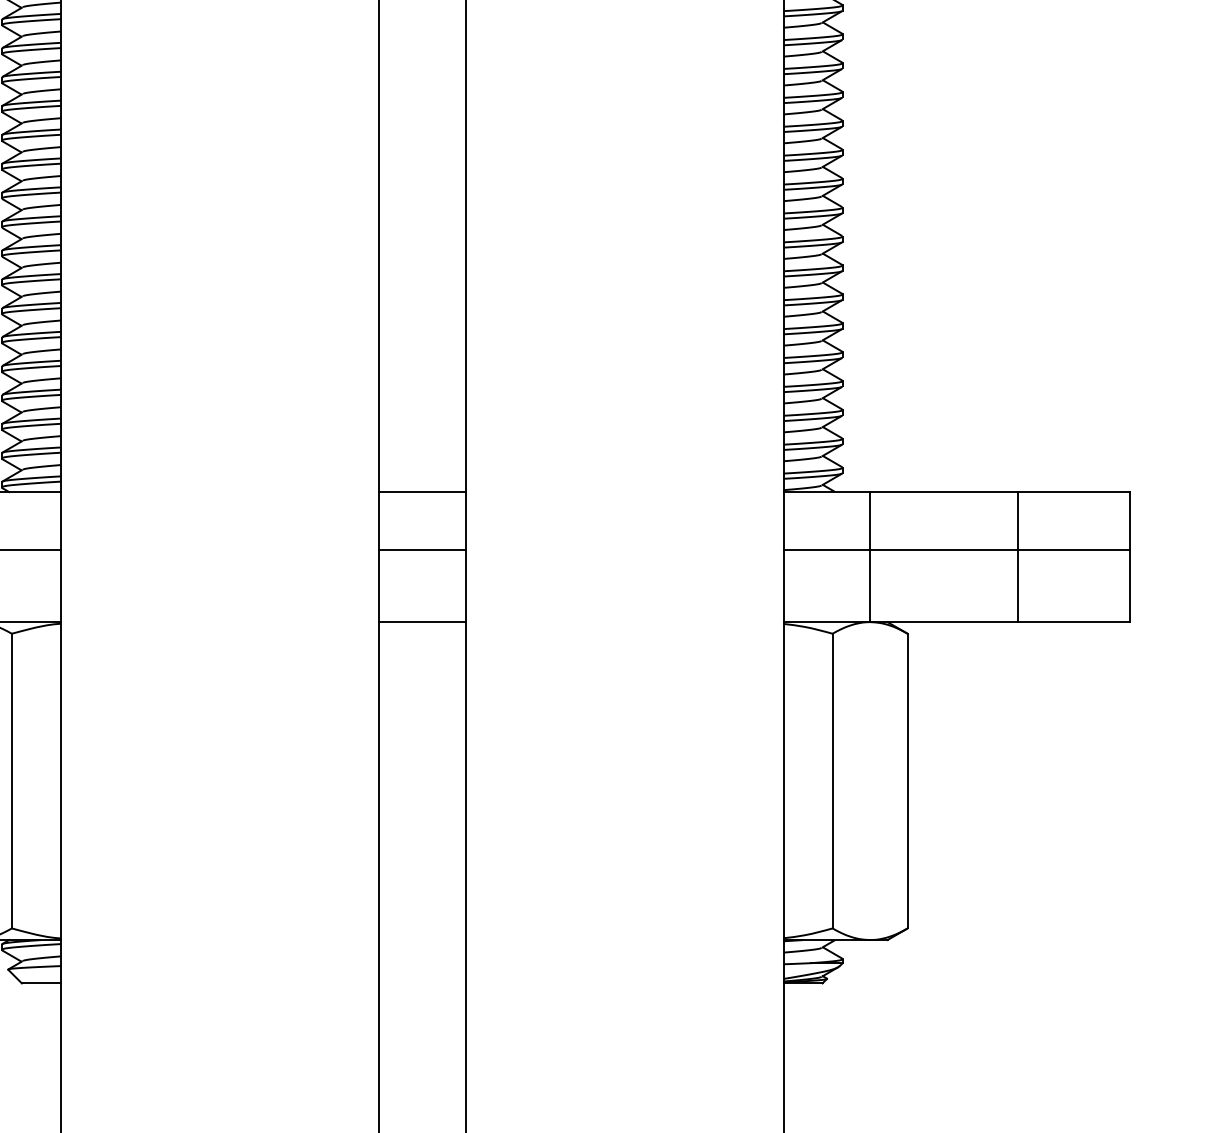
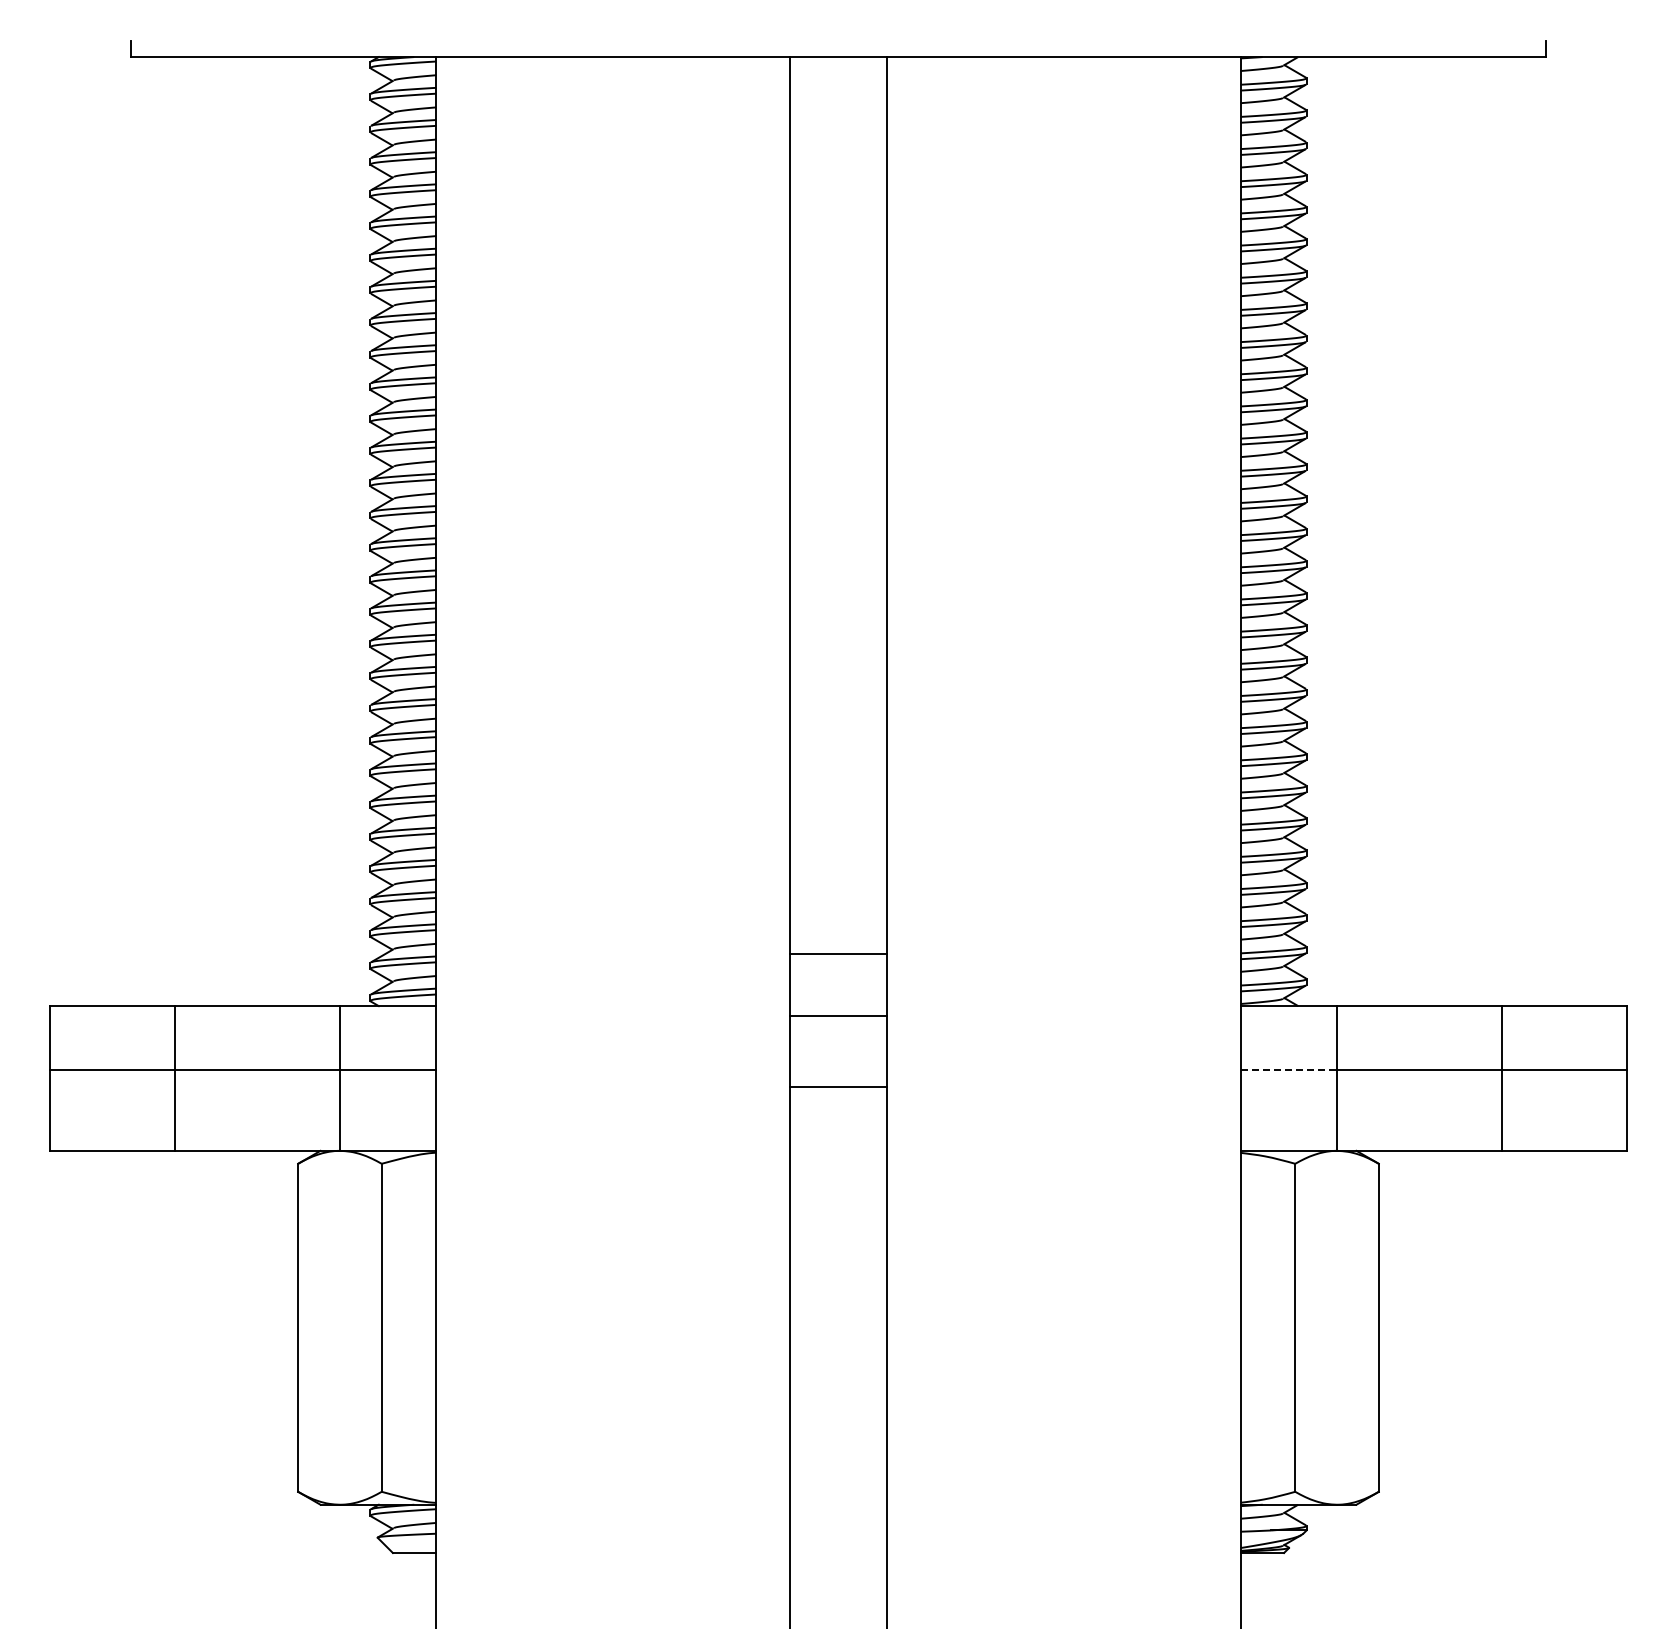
line: (422, 492) -> (838, 954), moved
line: (422, 549) -> (838, 1016), moved
line: (827, 549) -> (1289, 1070), solid -> dashed
line: (422, 621) -> (838, 1086), moved

